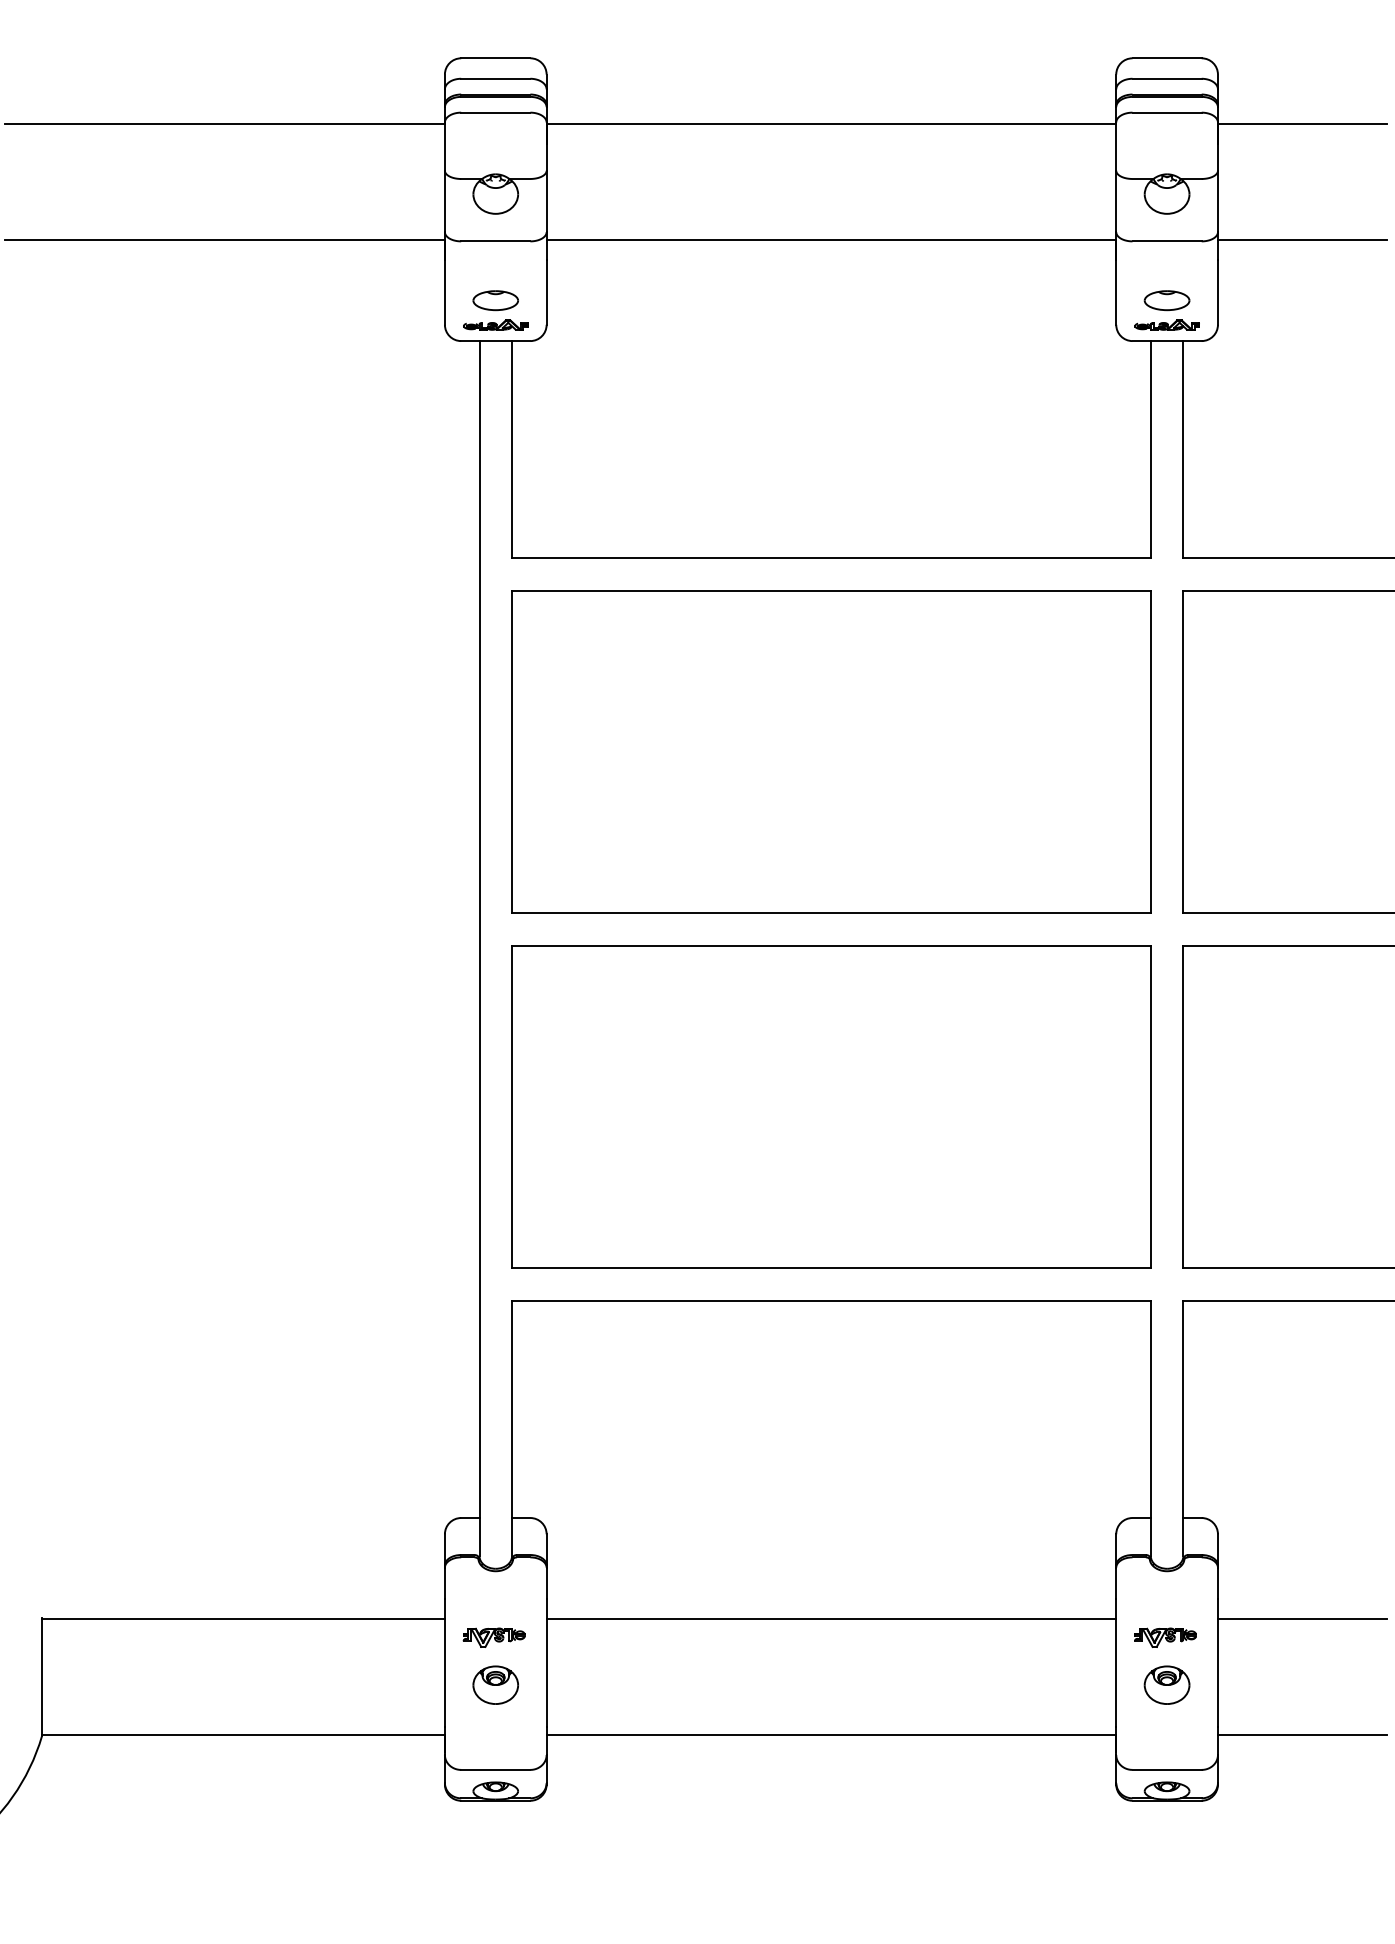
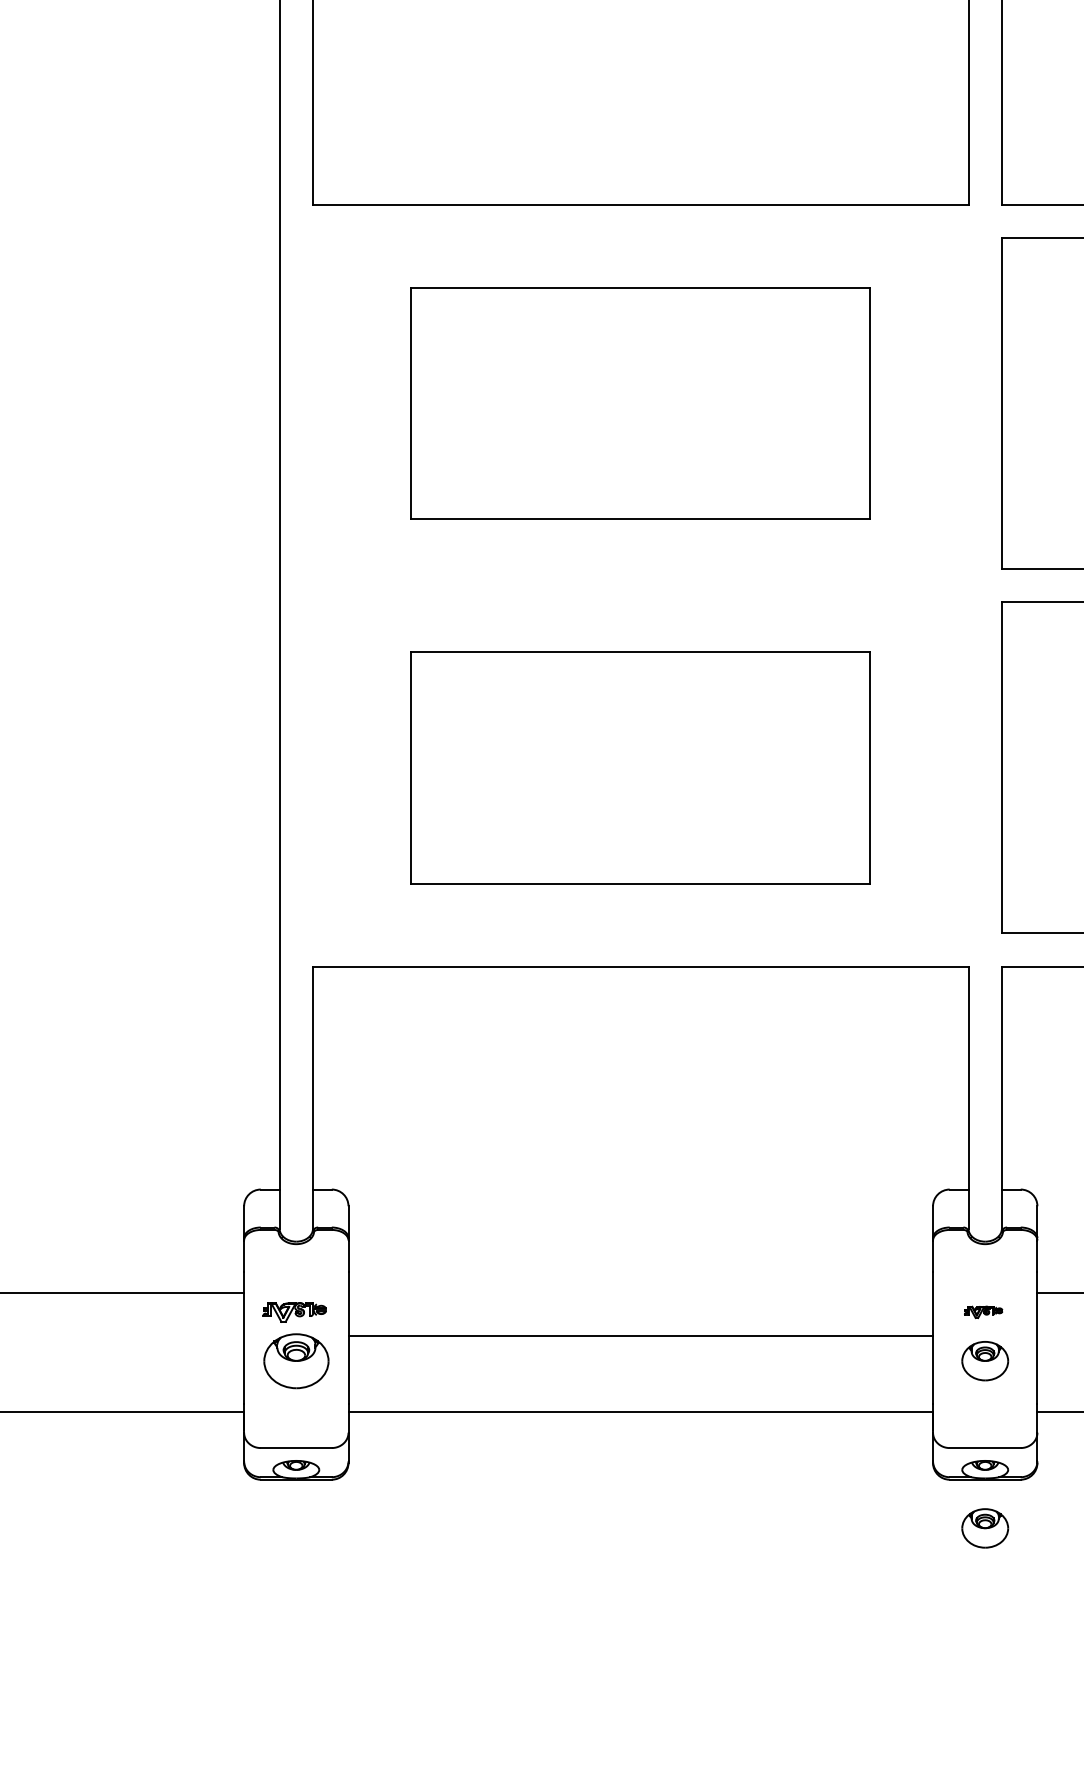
part: (831, 751) -> (640, 402), size x0.7
part: (831, 1106) -> (640, 767), size x0.7
line: (831, 1619) -> (640, 1336), moved
part: (1165, 1637) -> (983, 1312), size x0.6
part: (495, 1684) -> (296, 1360), size x1.4
part: (1166, 1847) -> (984, 1527), added

